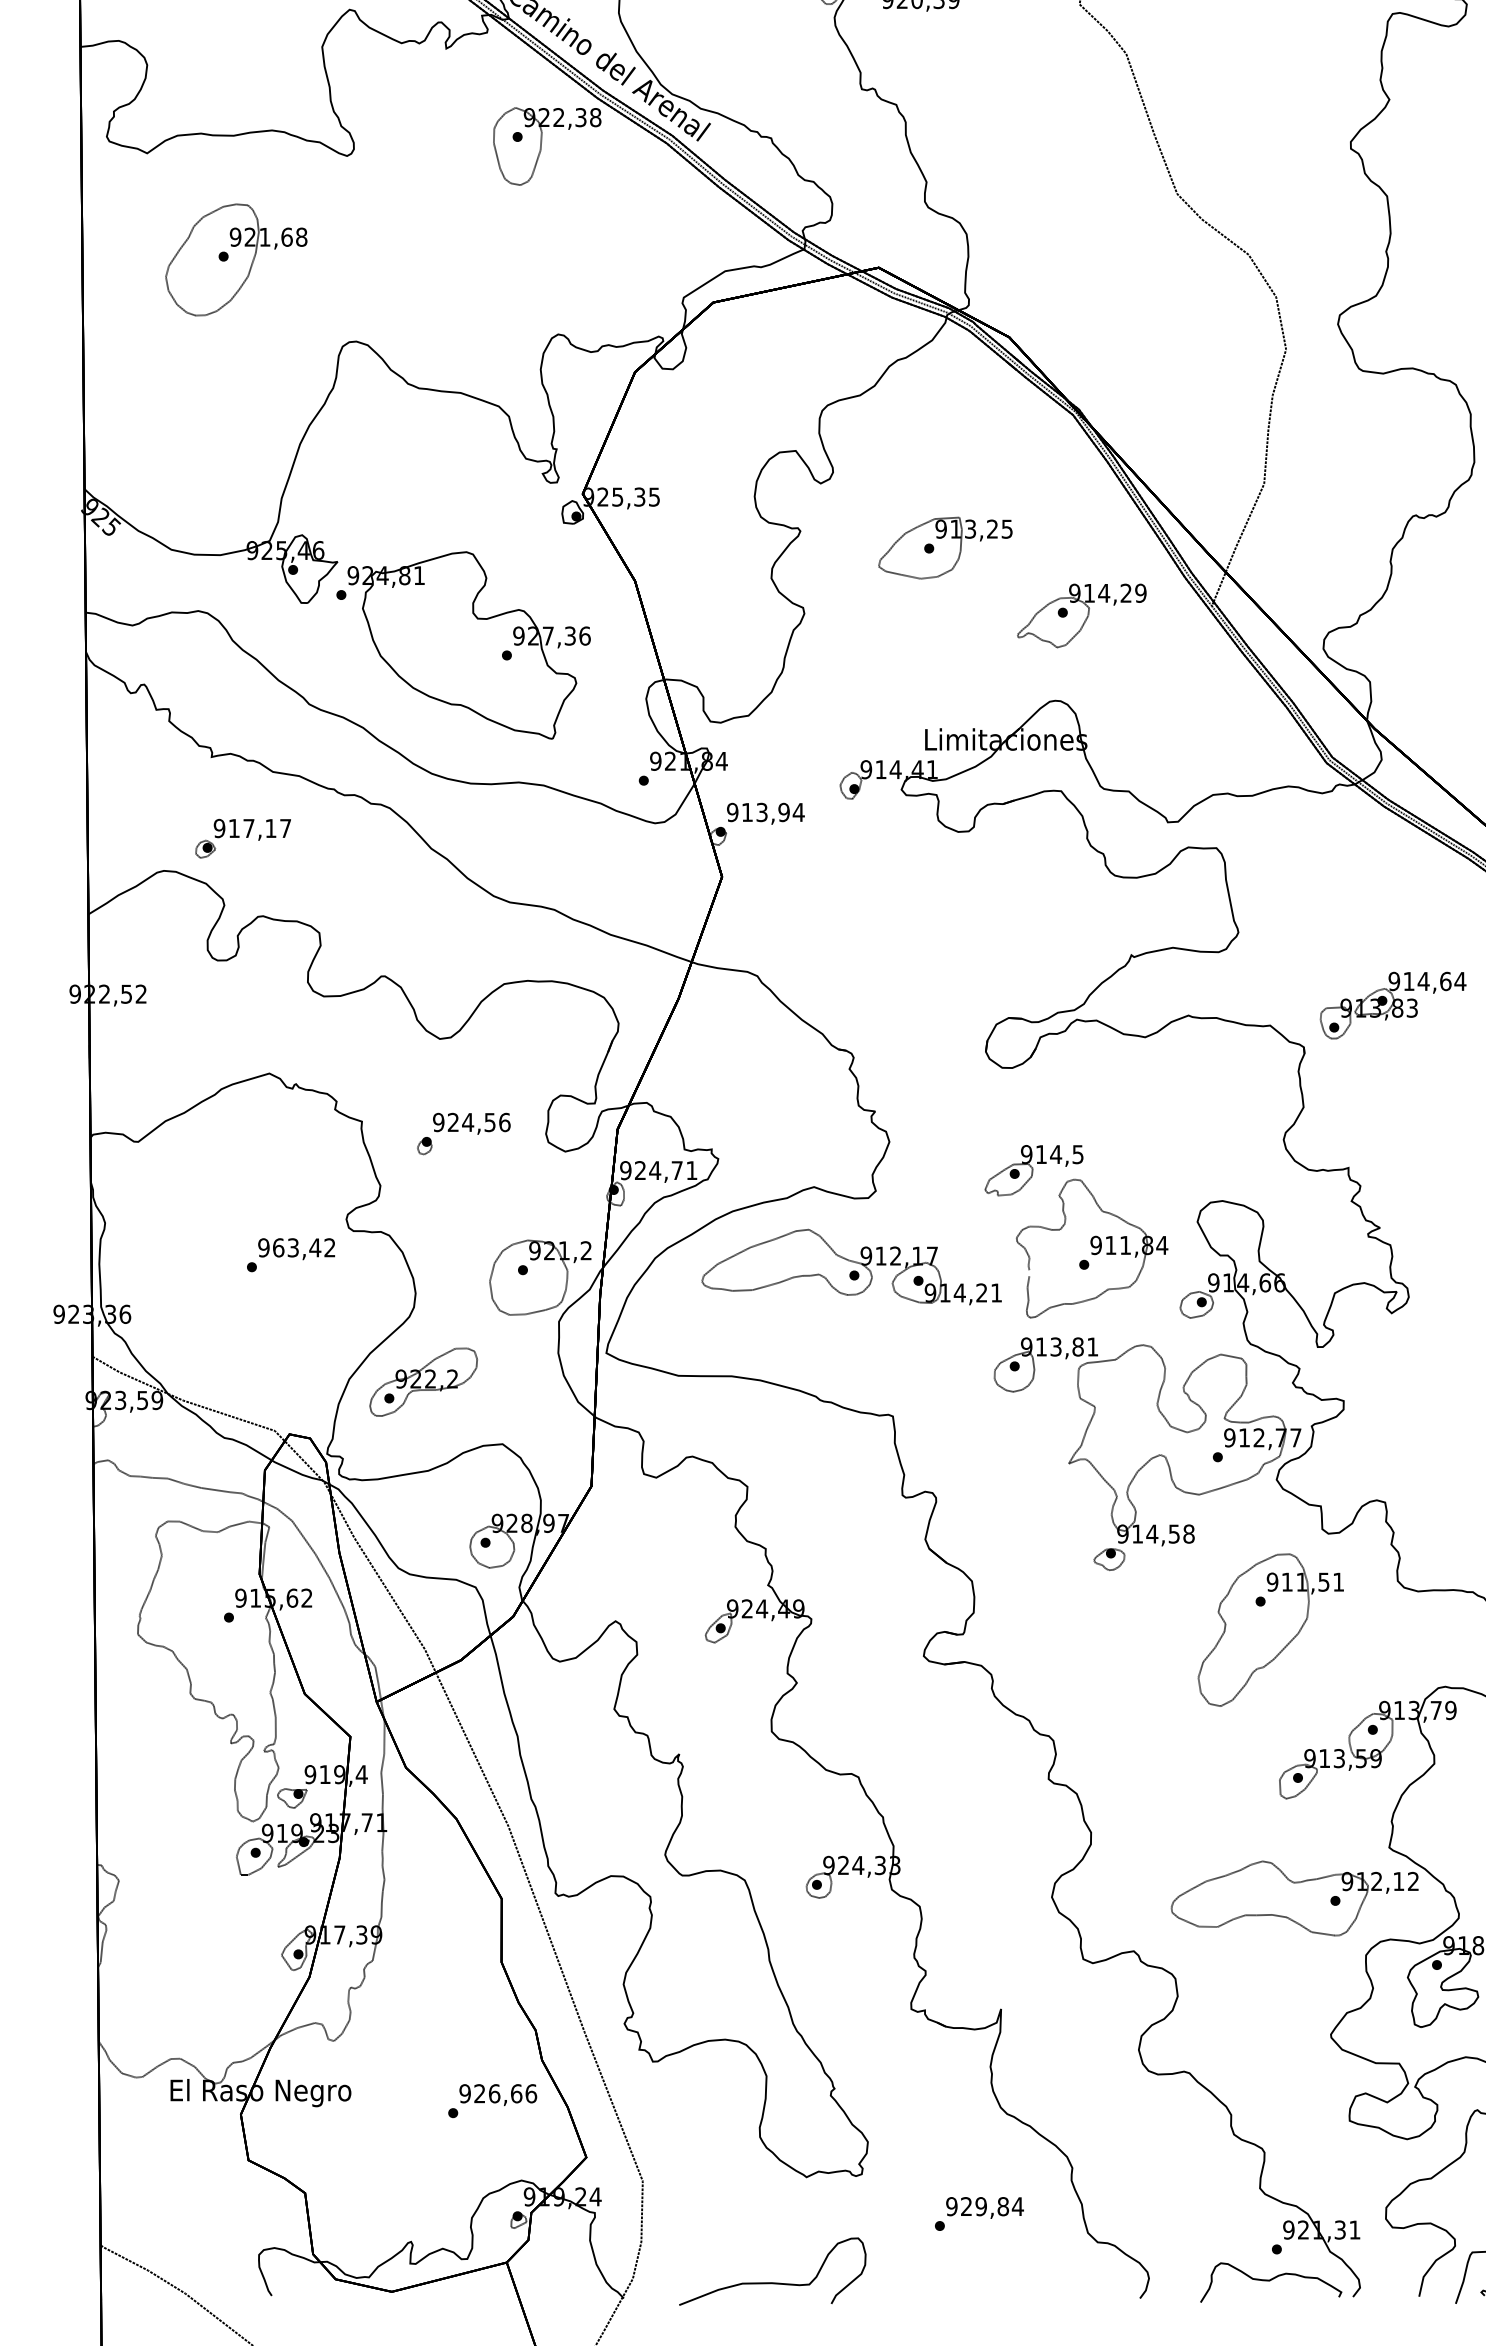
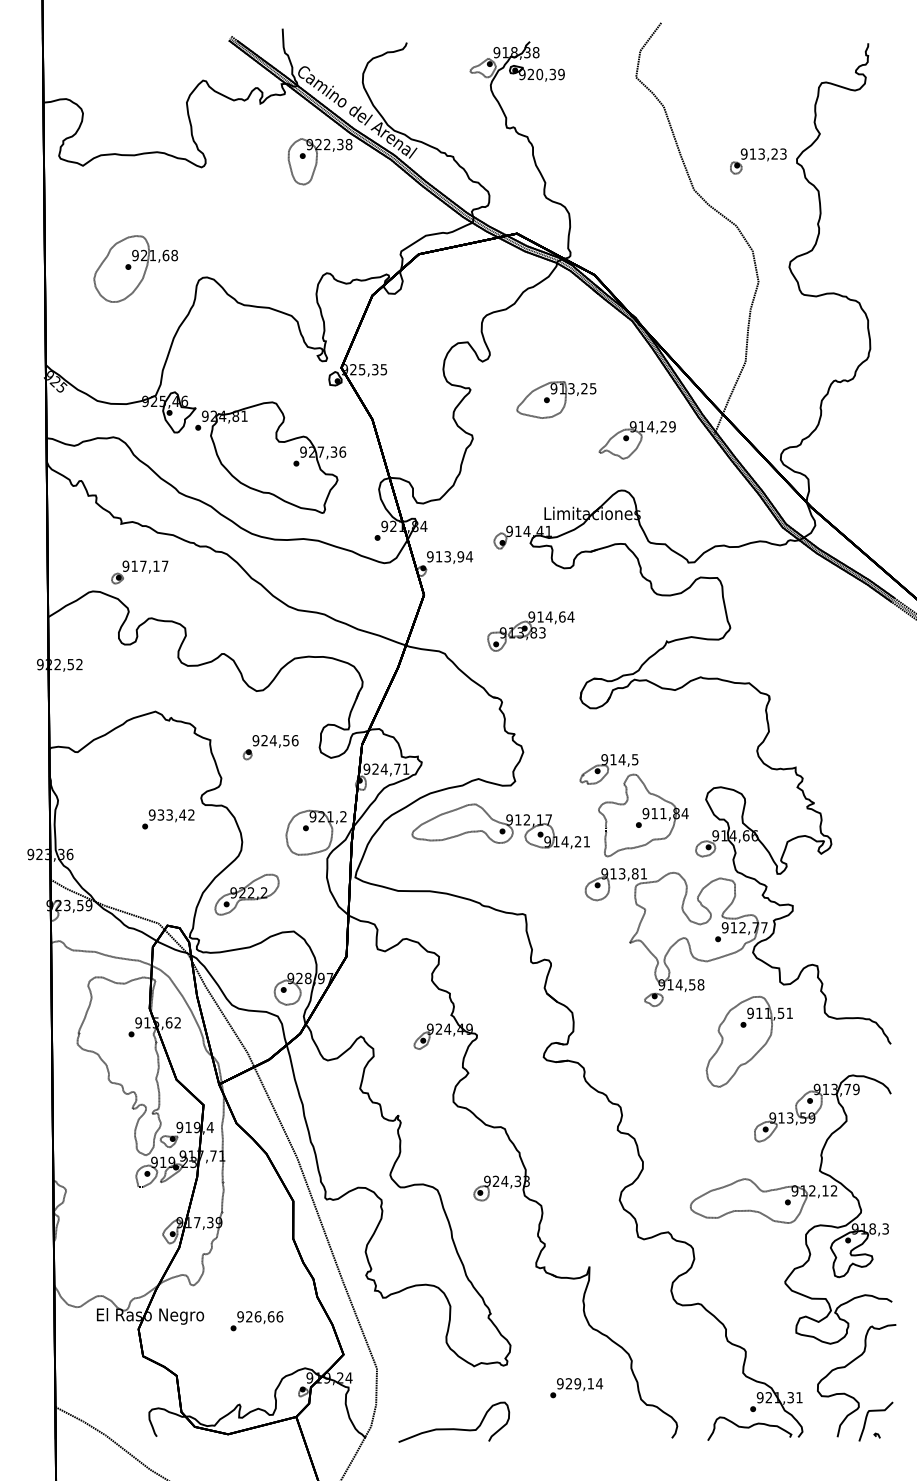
part: (1285, 146) -> (758, 161), added
part: (235, 259) -> (135, 268), moved
part: (1392, 1005) -> (530, 631), moved
text: (277, 1246) -> (160, 814), 963,42 -> 933,42
text: (491, 2101) -> (256, 1321), moved
text: (1002, 2206) -> (590, 1383), 929,84 -> 929,14

